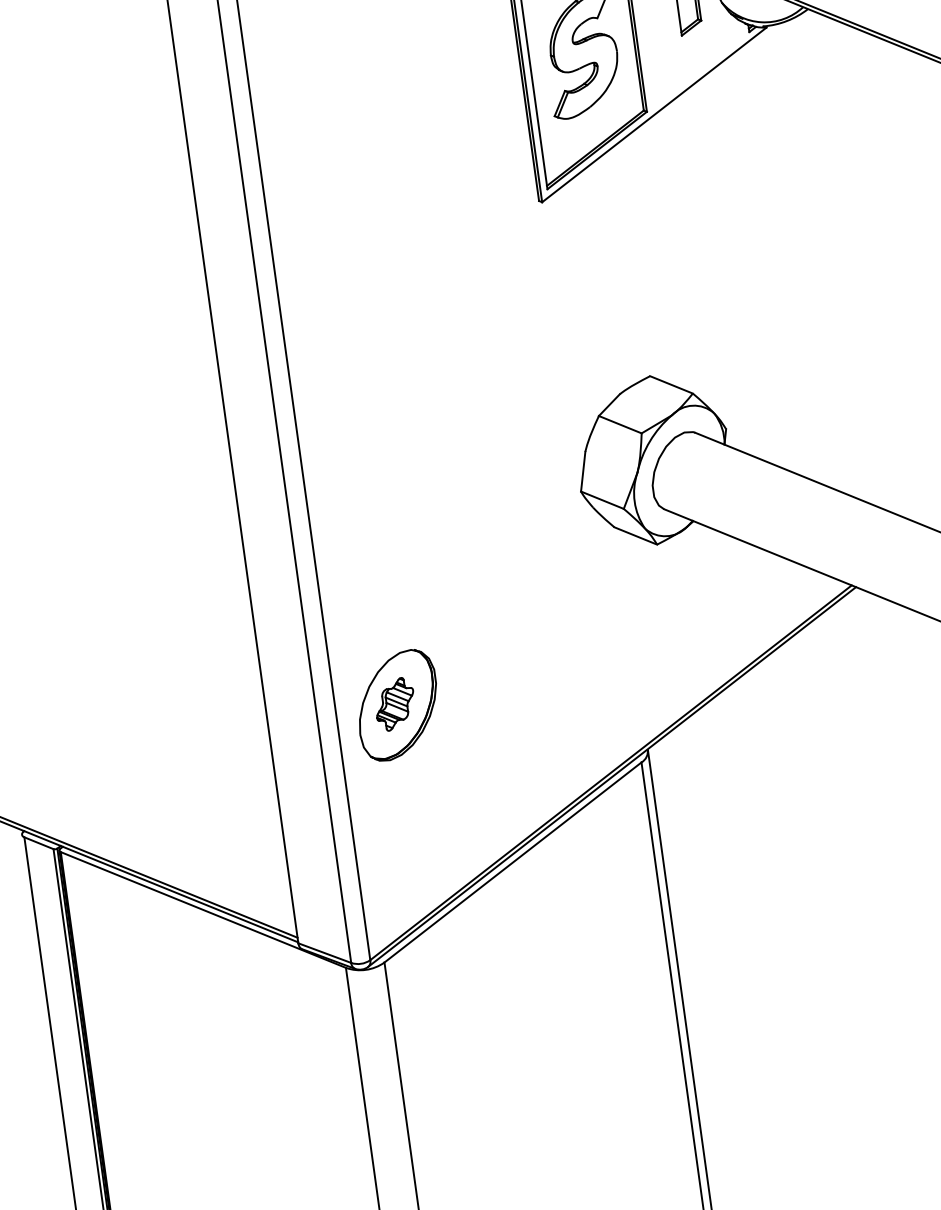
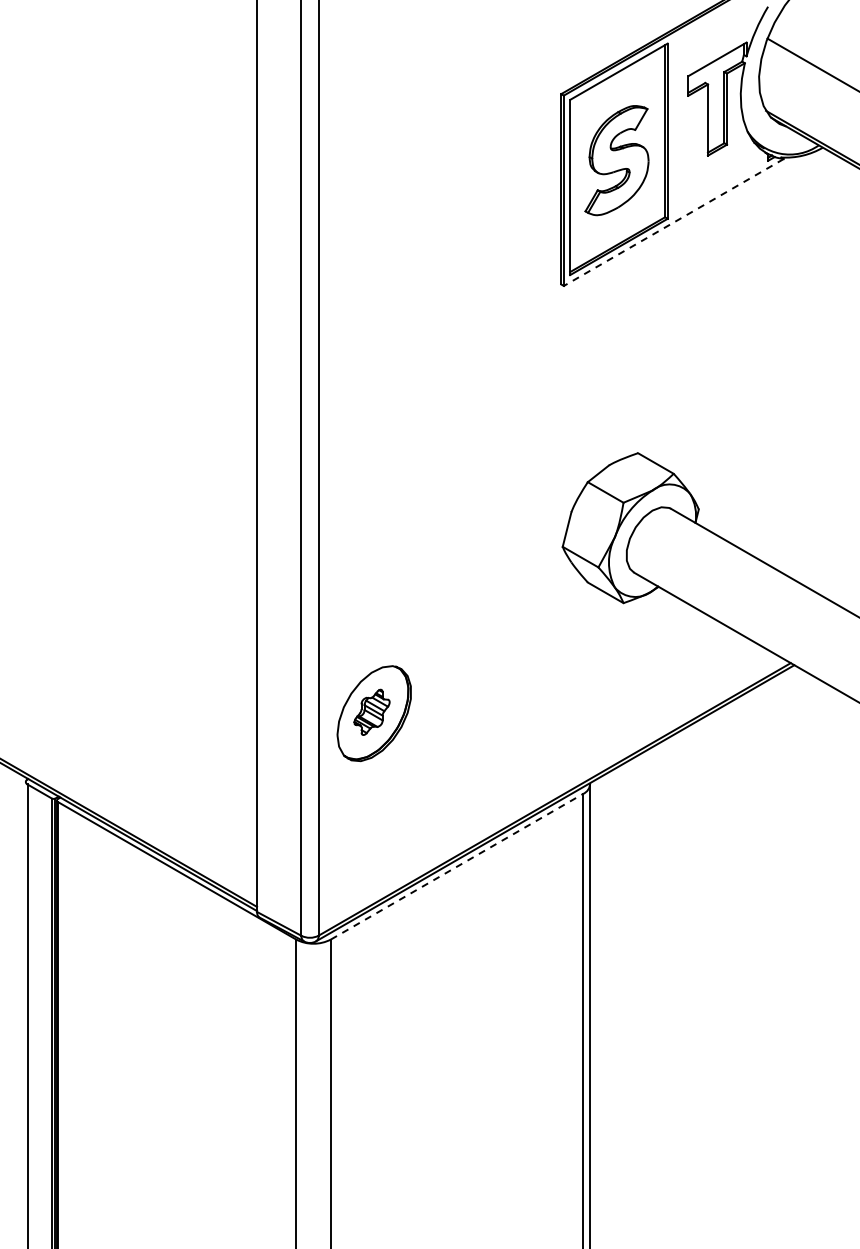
line: (653, 115) -> (673, 222), solid -> dashed
line: (512, 862) -> (456, 866), solid -> dashed

